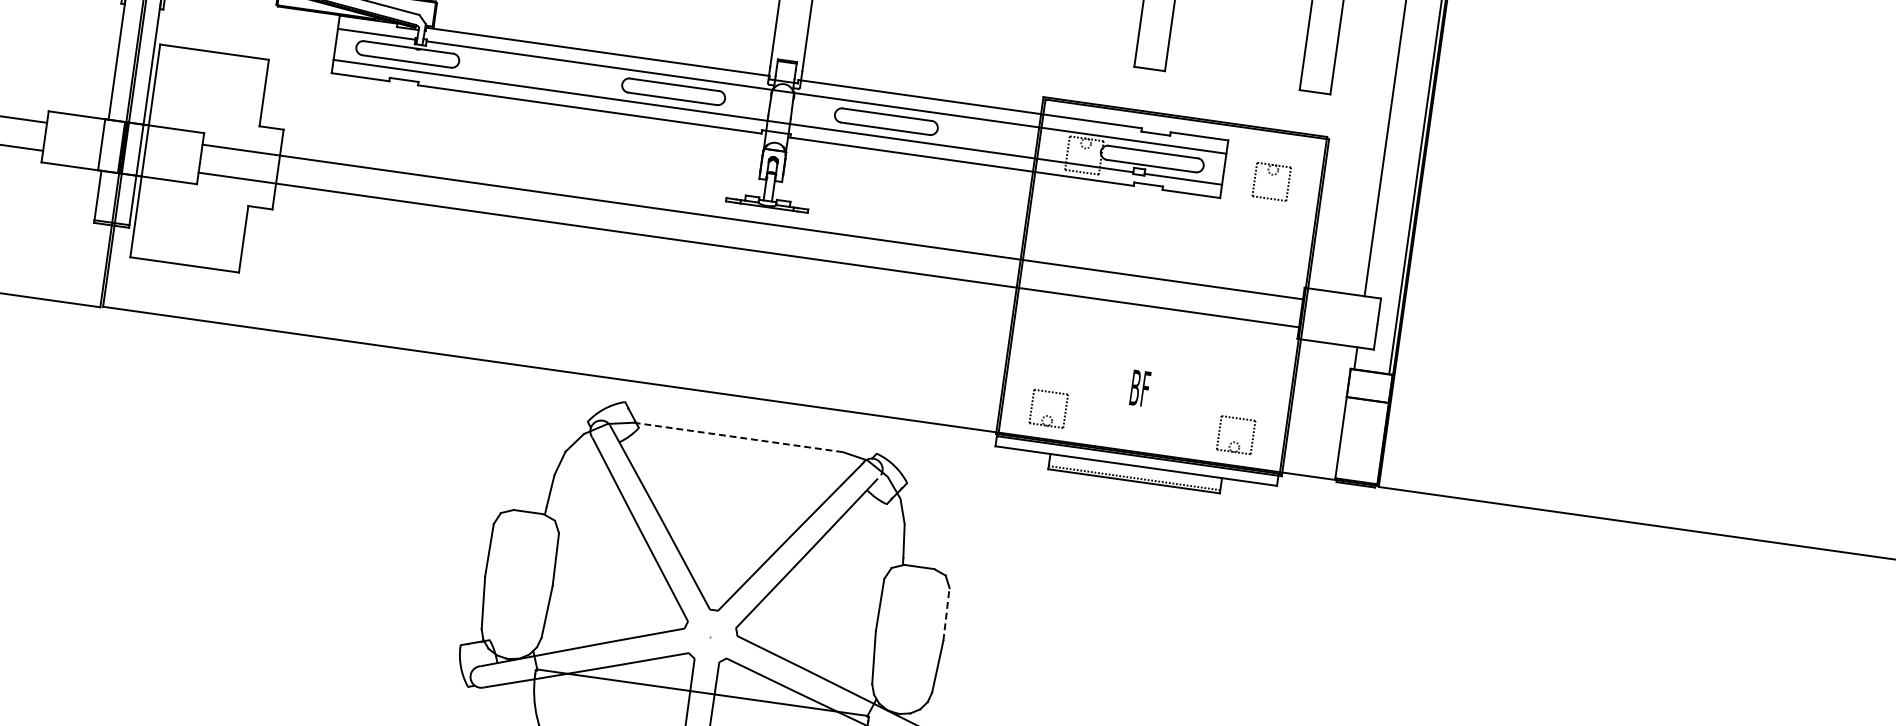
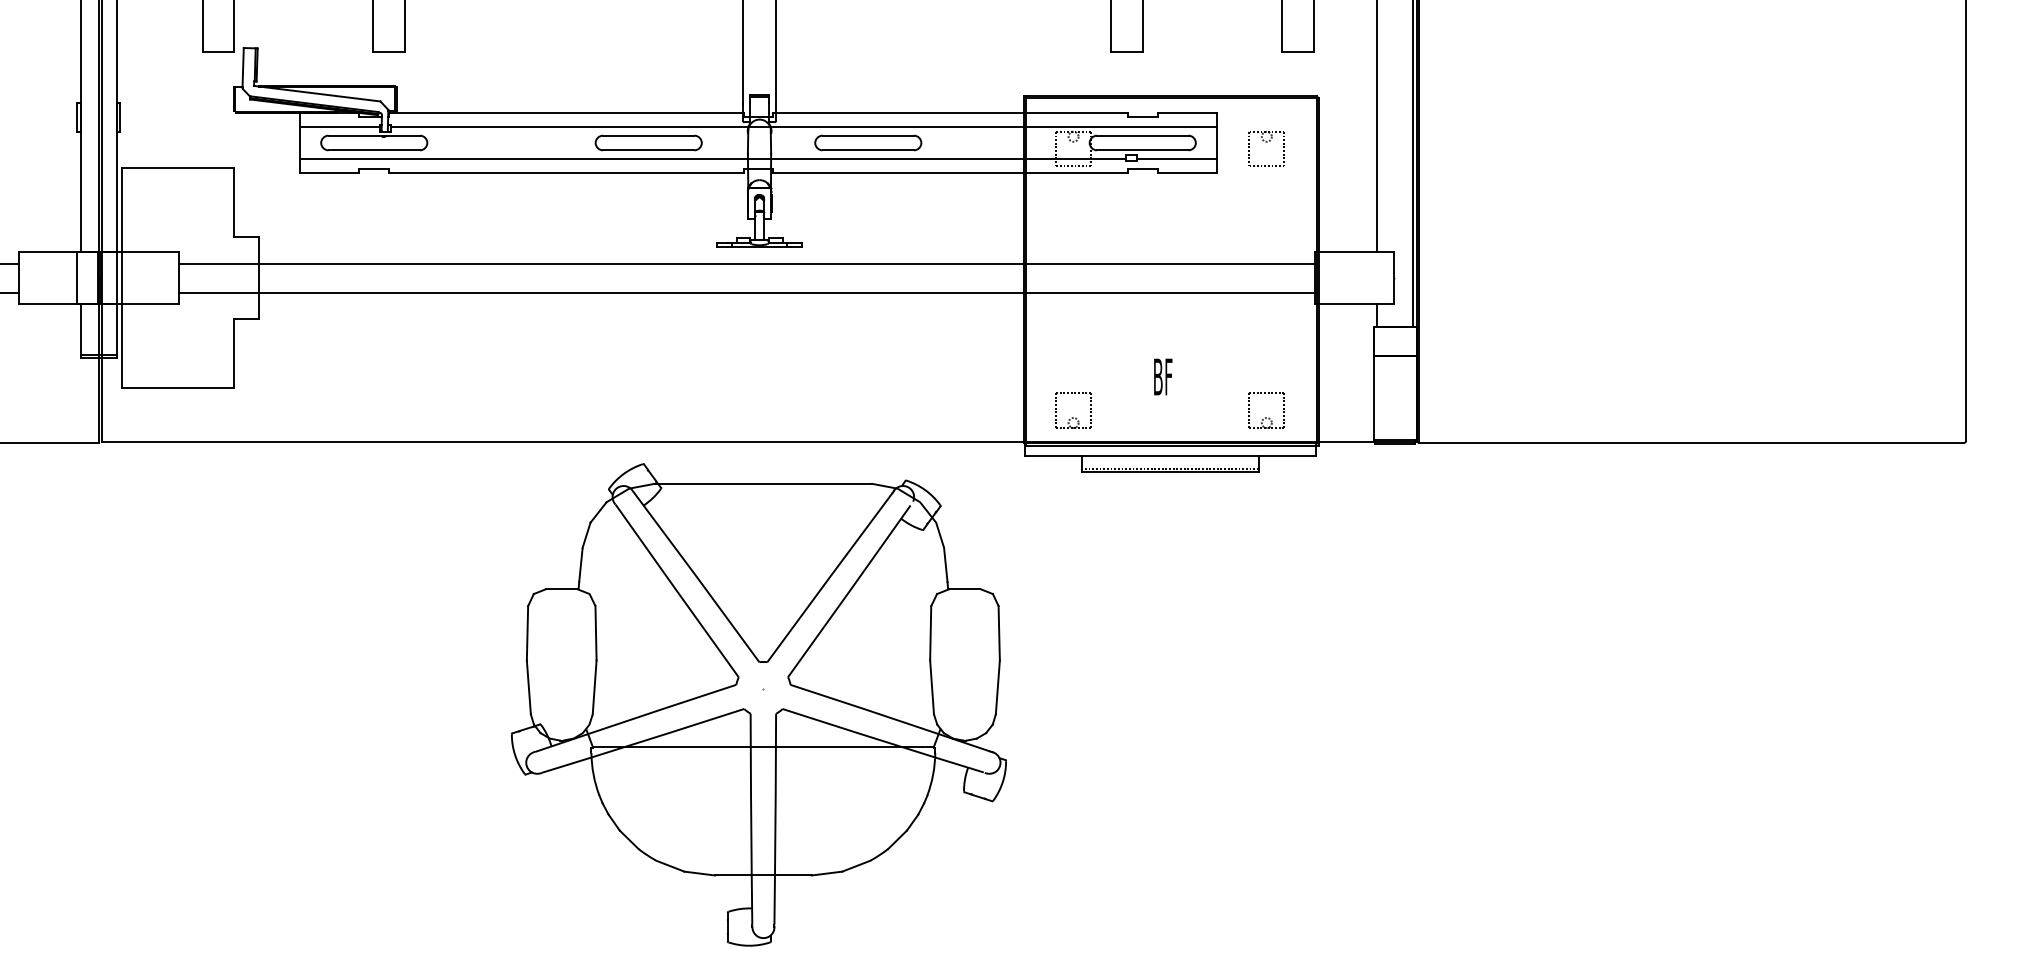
line: (737, 437) -> (762, 483), dashed -> solid
line: (946, 613) -> (999, 632), dashed -> solid

